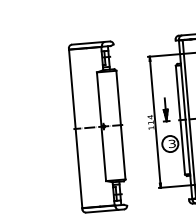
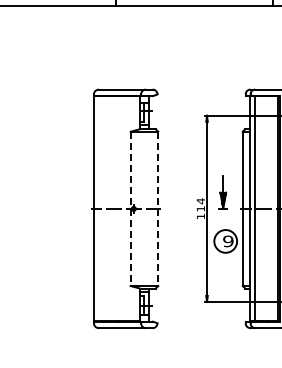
line: (121, 125) -> (158, 209), solid -> dashed
line: (101, 127) -> (130, 209), solid -> dashed
text: (172, 143) -> (228, 241), 3 -> 9

